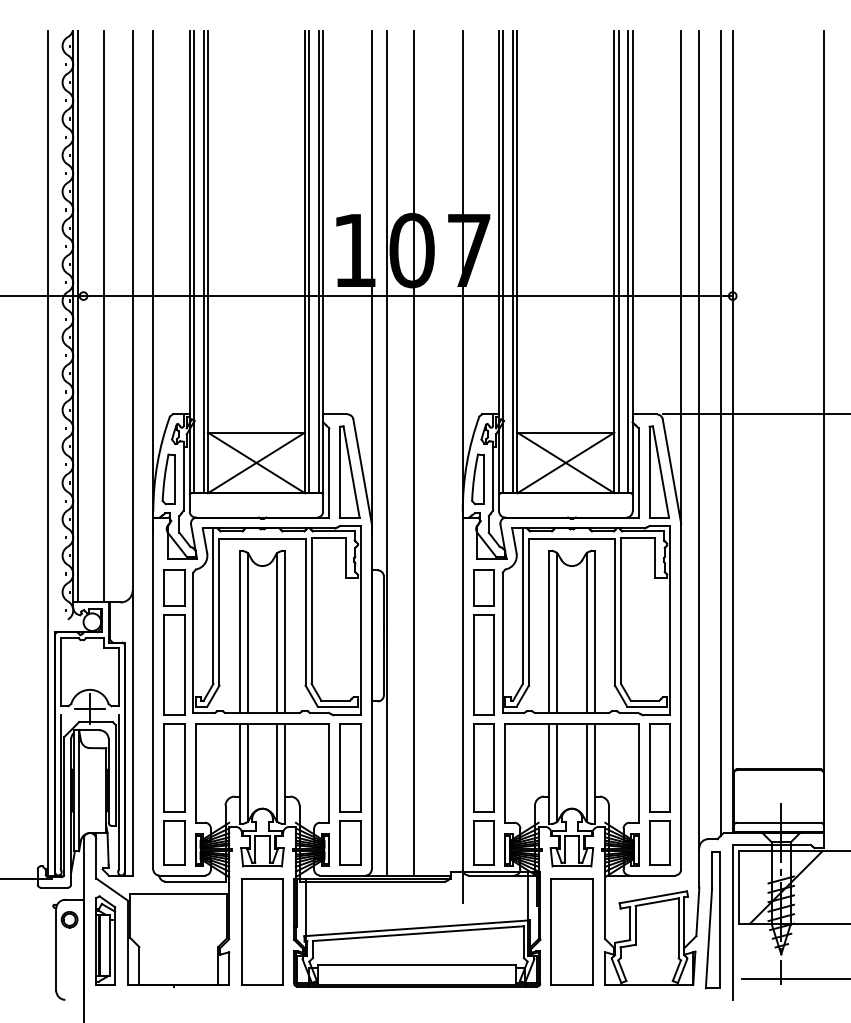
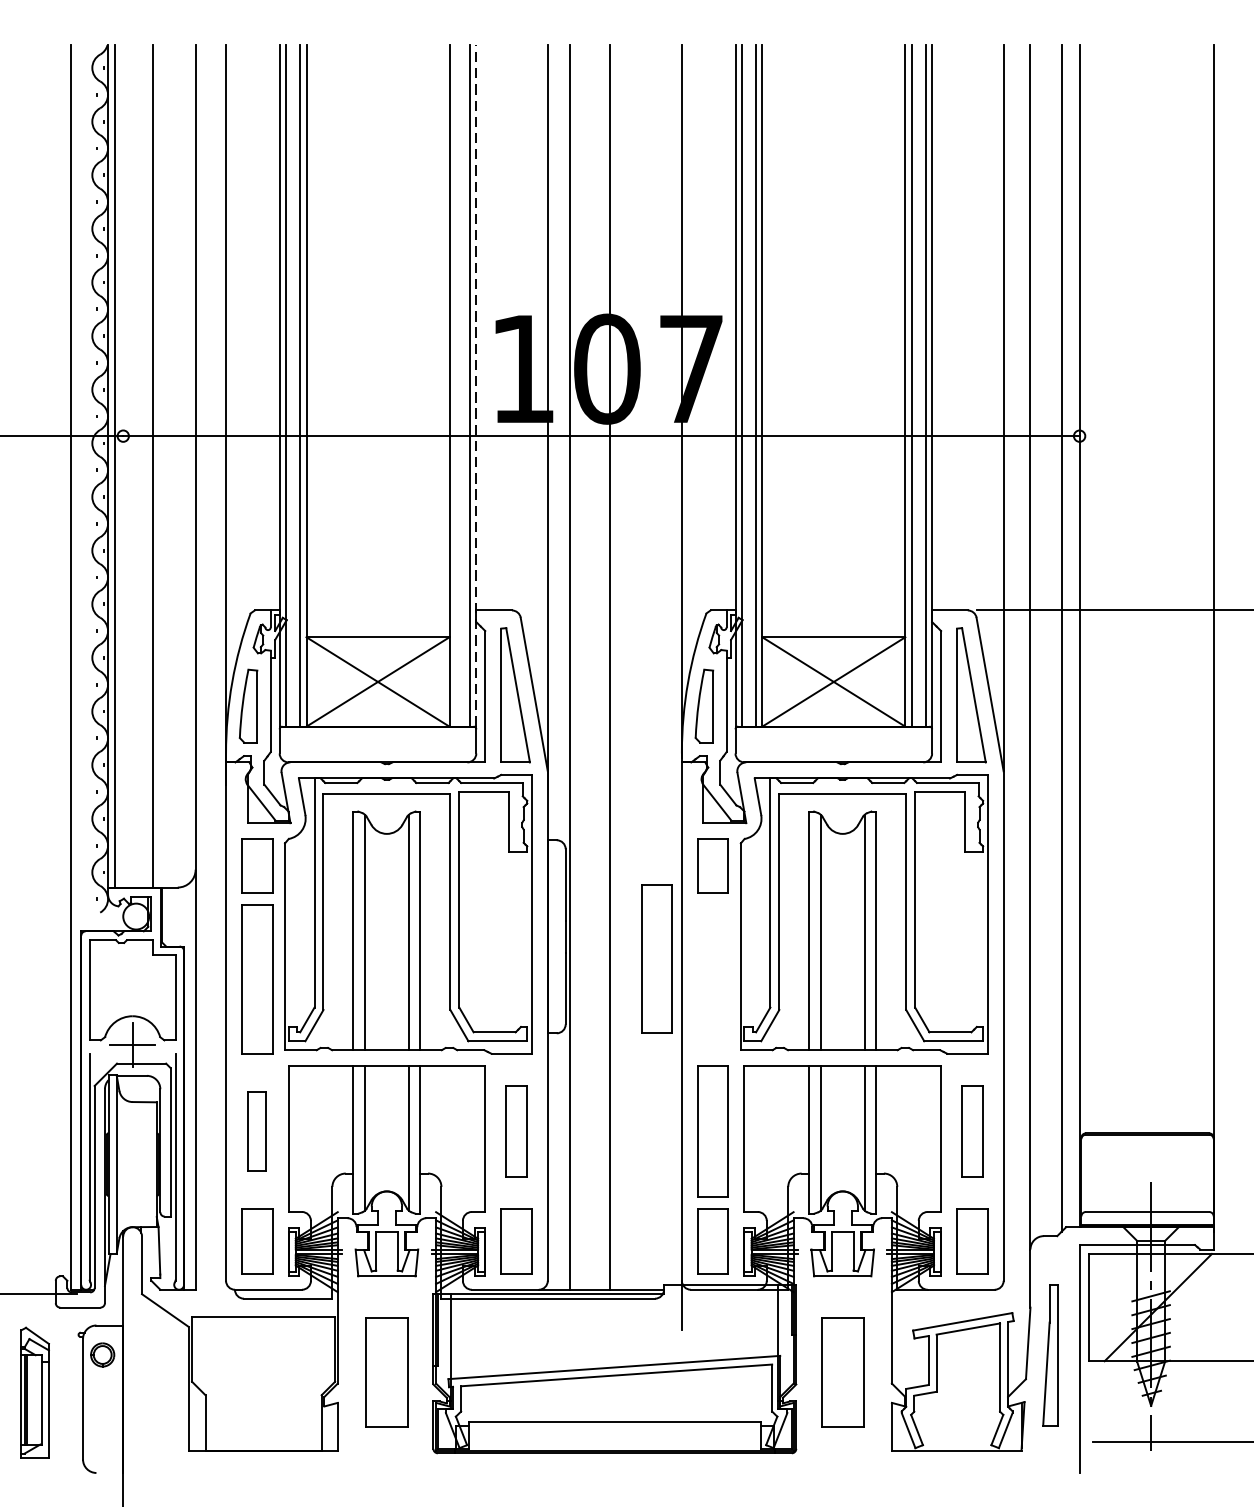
line: (309, 261) -> (456, 385), removed
line: (323, 261) -> (476, 385), solid -> dashed
part: (483, 664) -> (656, 958), moved
part: (174, 767) -> (257, 1130), size x0.6
part: (350, 767) -> (516, 1130), size x0.7
part: (659, 767) -> (971, 1130), size x0.7
part: (712, 920) -> (1049, 1356), size x0.7
part: (262, 931) -> (386, 1372), size x0.7
part: (571, 931) -> (842, 1372), size x0.7
part: (105, 940) -> (34, 1392), moved

